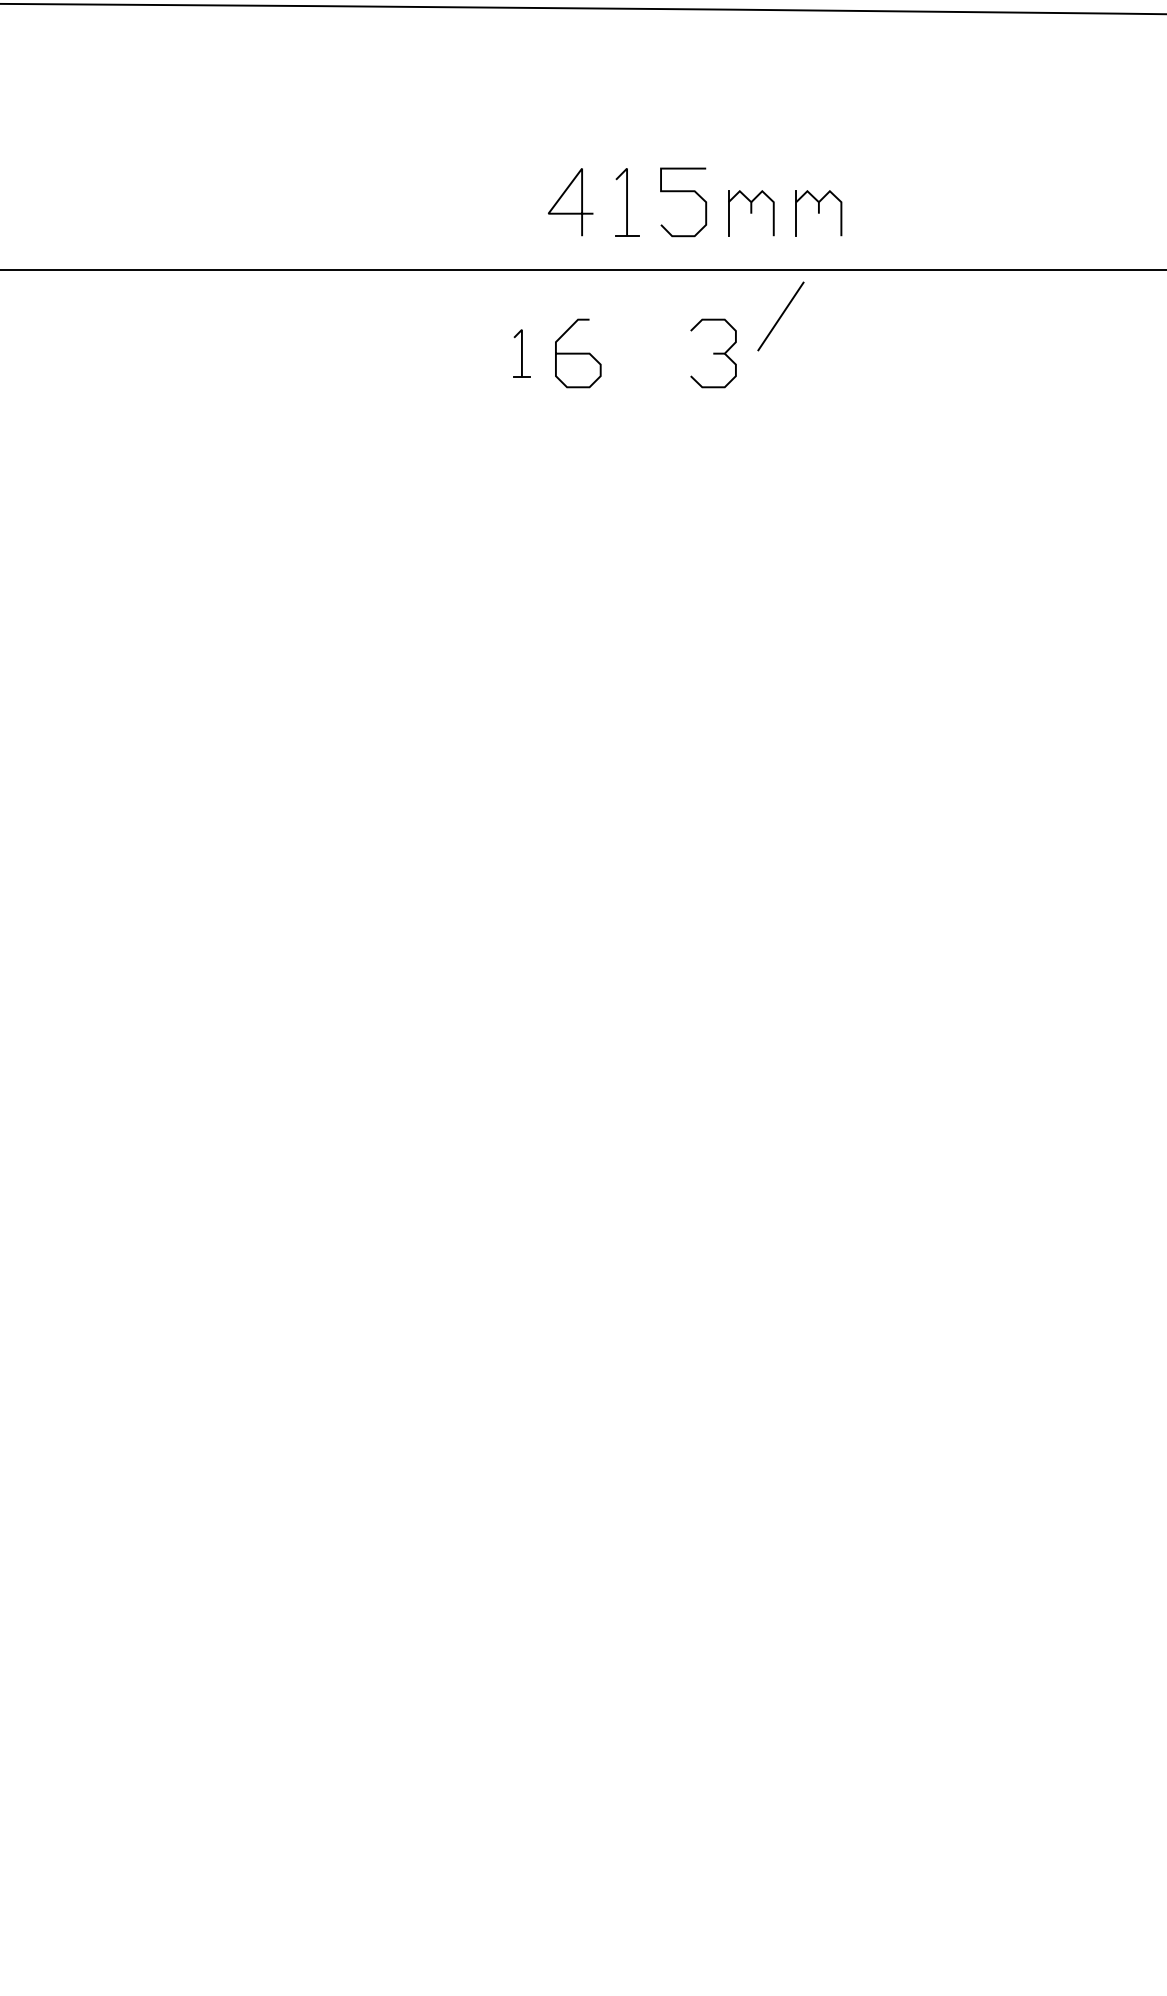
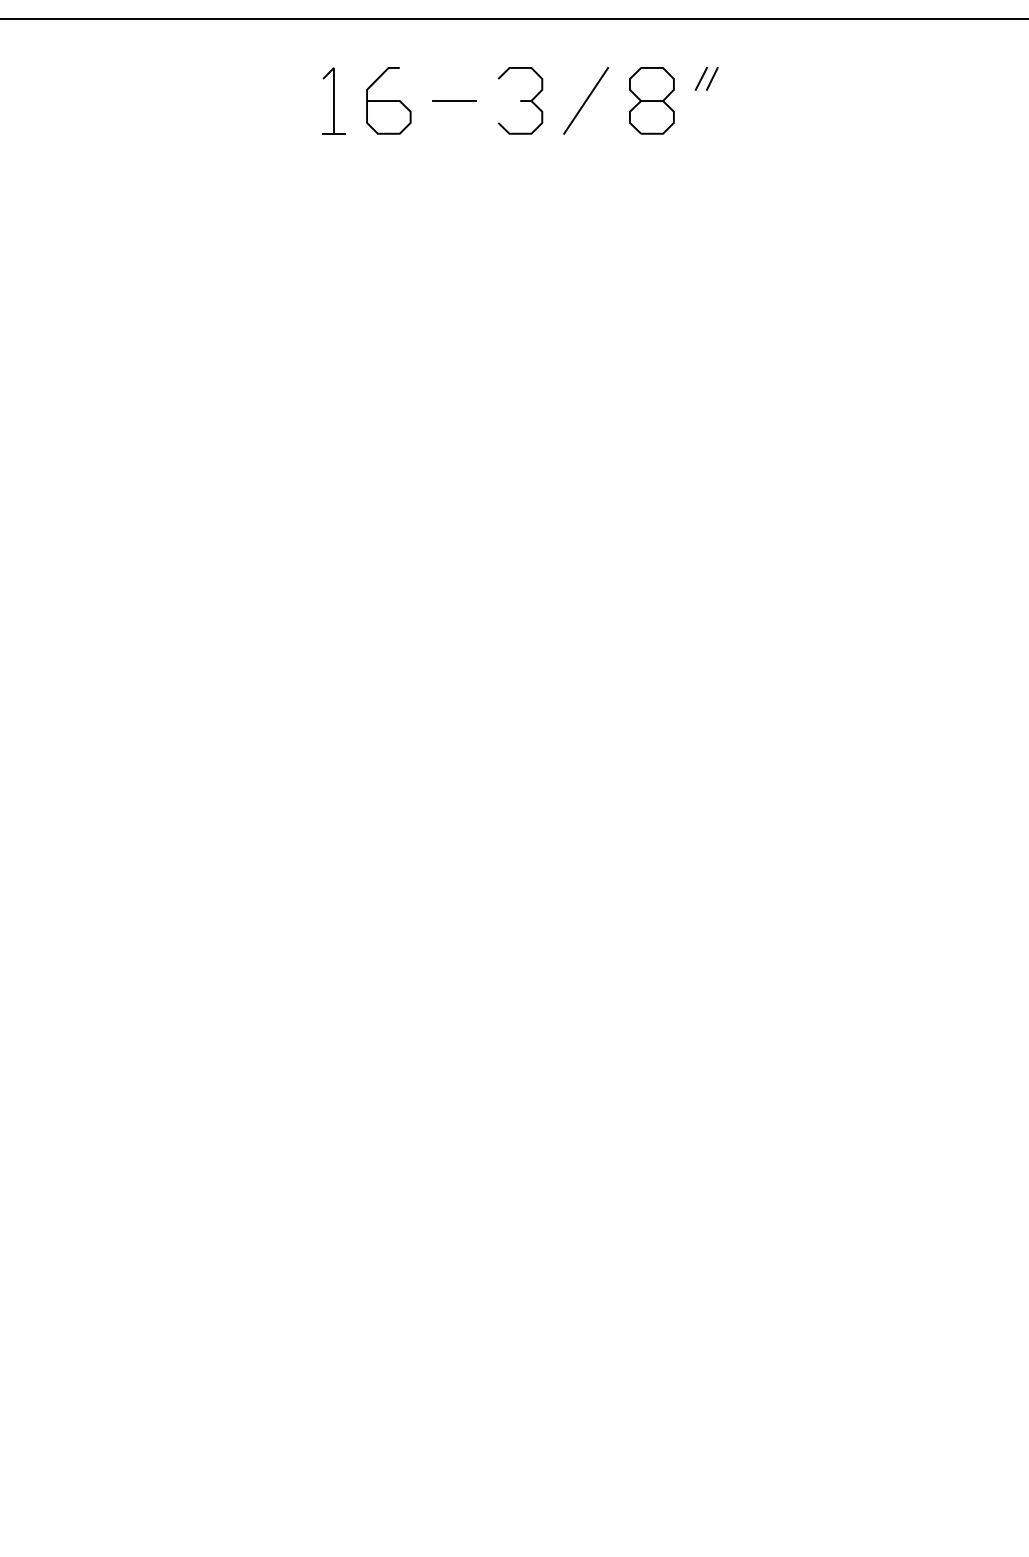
line: (780, 316) -> (585, 100), moved
line: (899, 330) -> (701, 78), added
line: (910, 330) -> (712, 78), added
part: (521, 353) -> (333, 100), size x1.43
line: (645, 353) -> (454, 100), added
part: (848, 353) -> (651, 100), added

